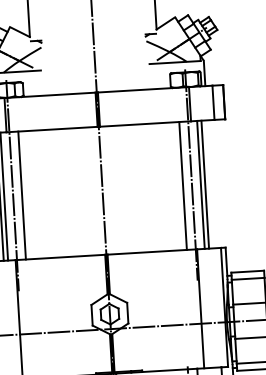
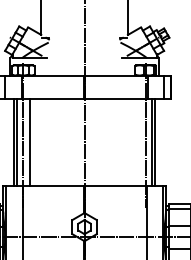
line: (182, 185) -> (139, 142), removed

